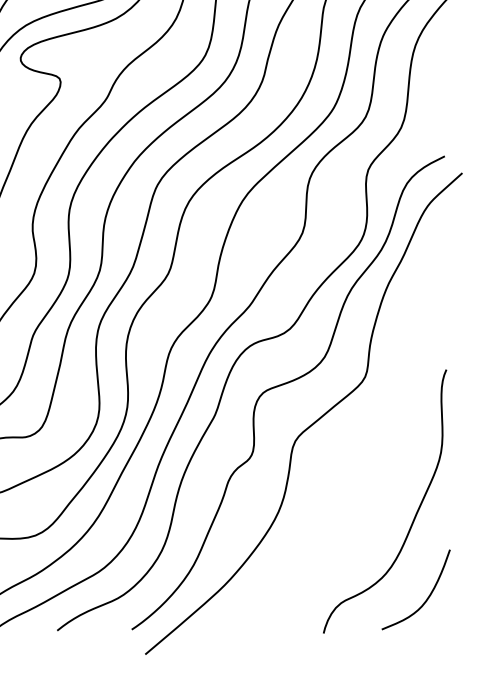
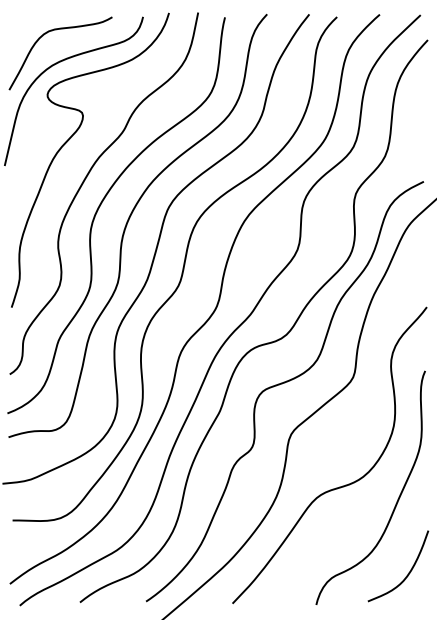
curve: (349, 499) -> (339, 486), added

